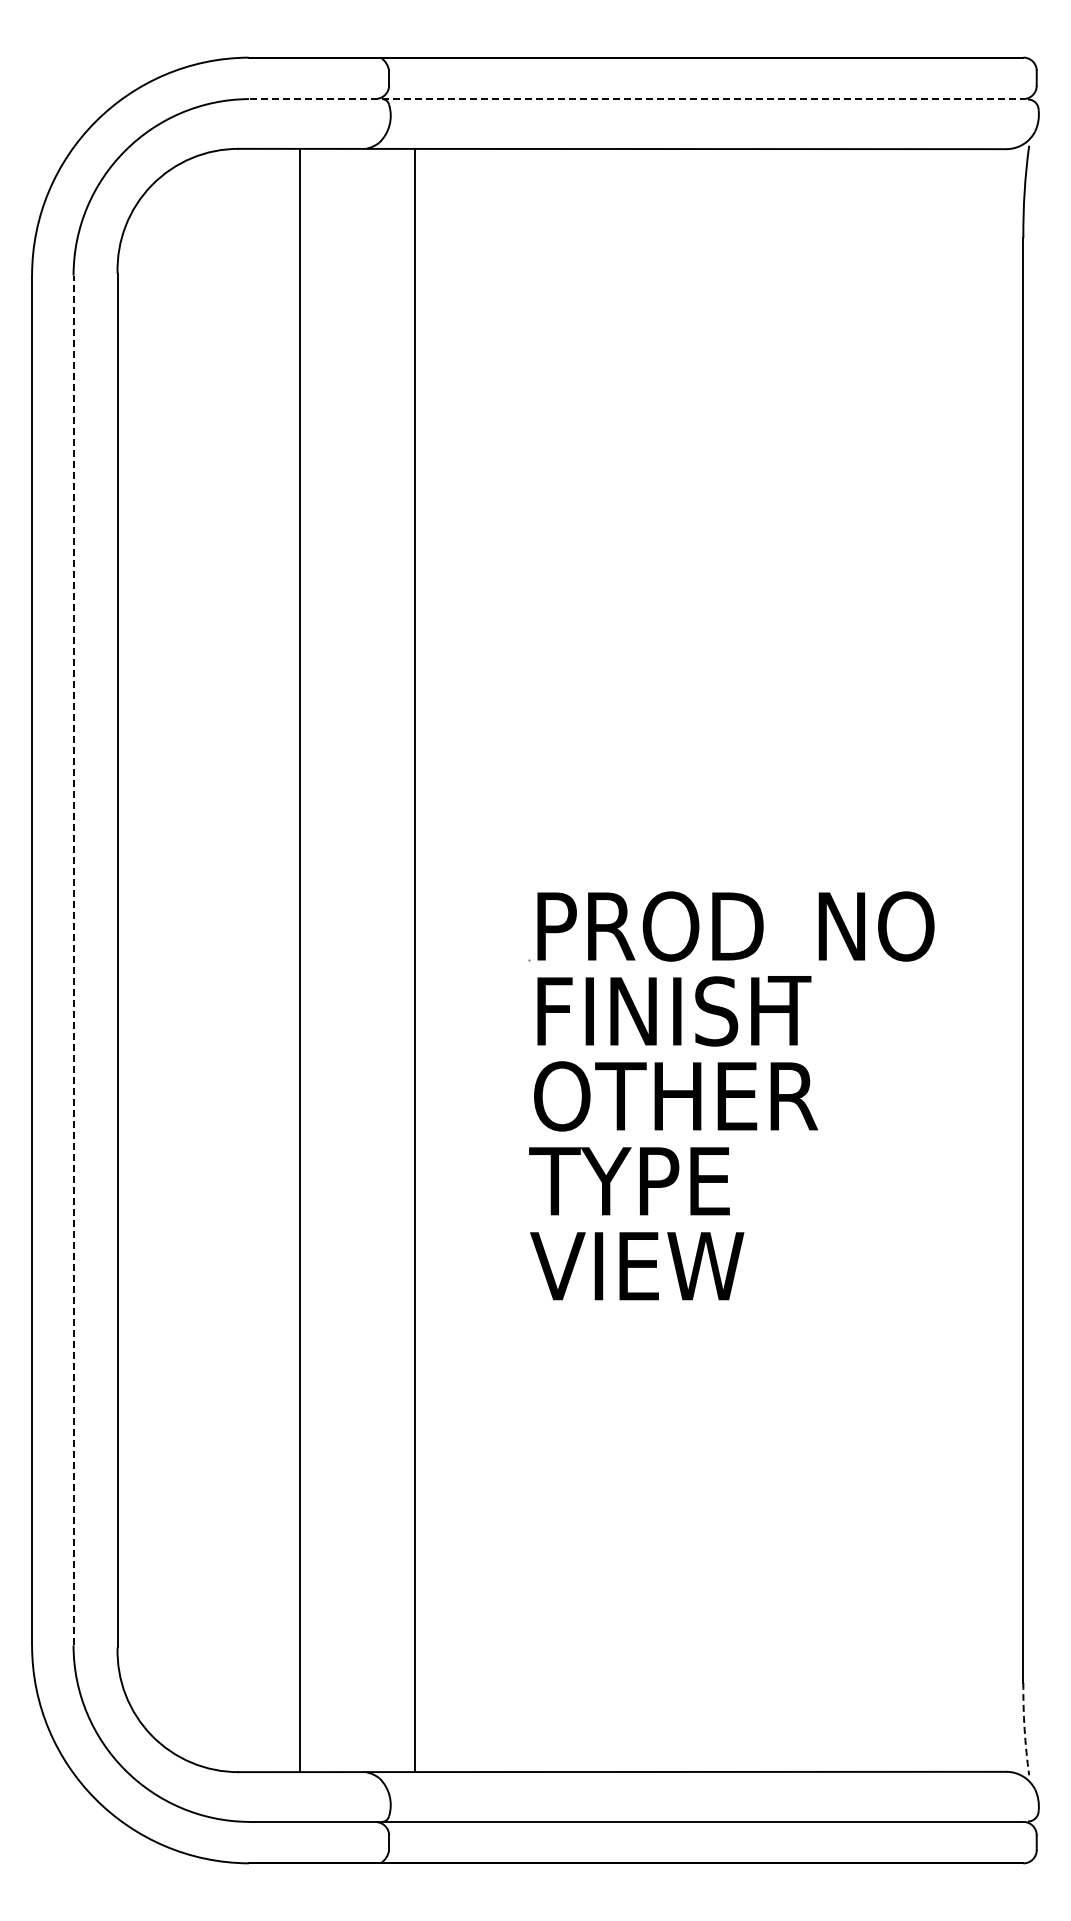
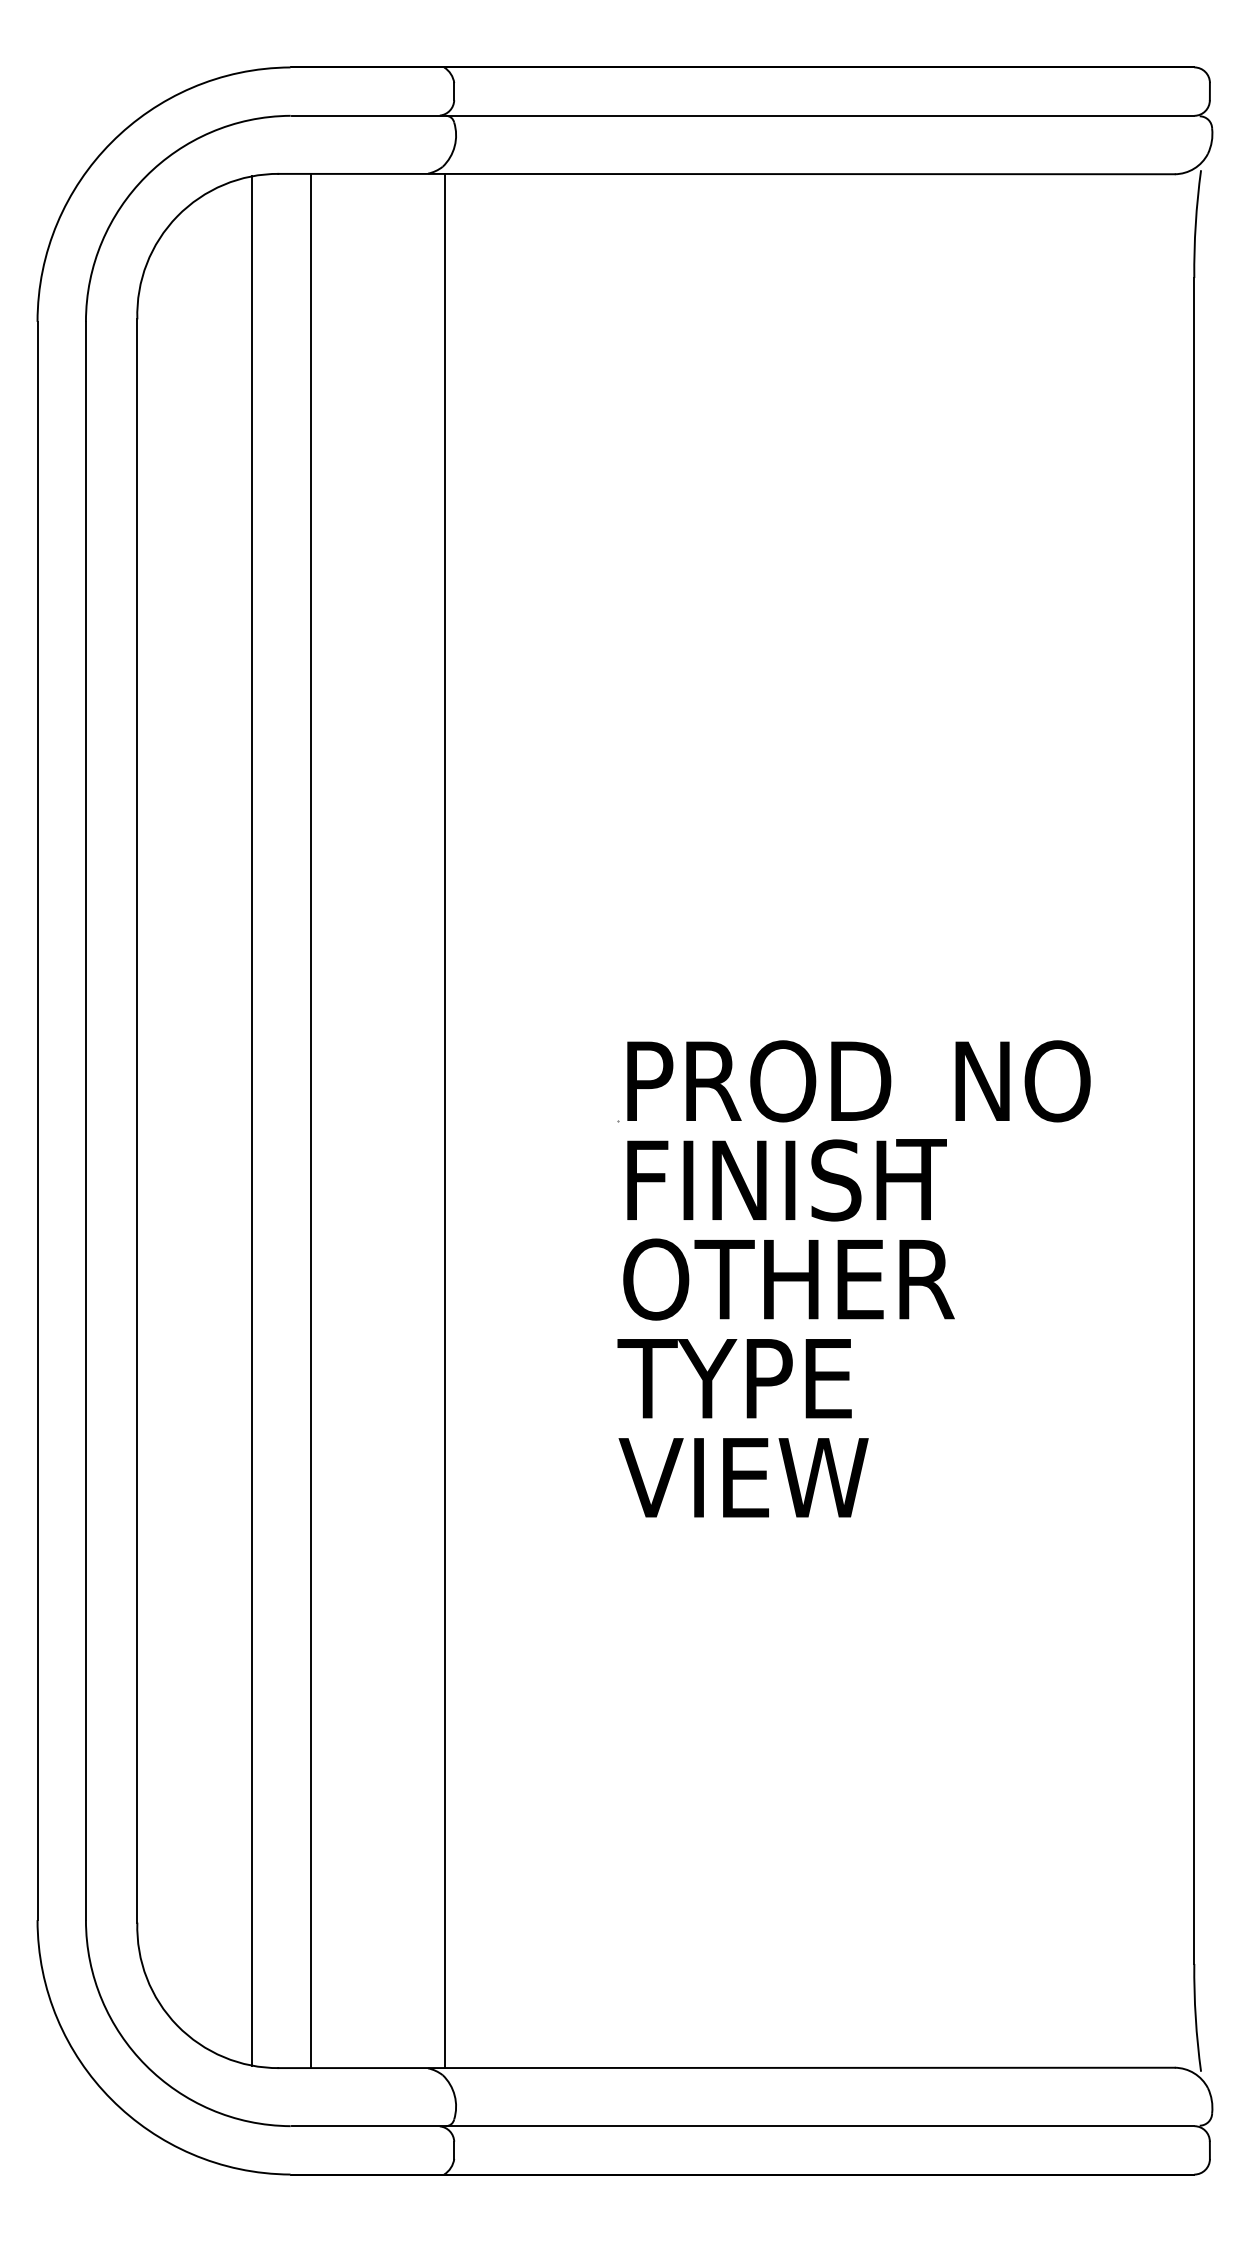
line: (636, 99) -> (742, 116), dashed -> solid
line: (73, 960) -> (85, 1121), dashed -> solid
line: (215, 960) -> (251, 1121), added
line: (300, 960) -> (311, 1121), moved
line: (415, 960) -> (445, 1121), moved
arc: (1024, 1729) -> (1195, 2018), dashed -> solid

